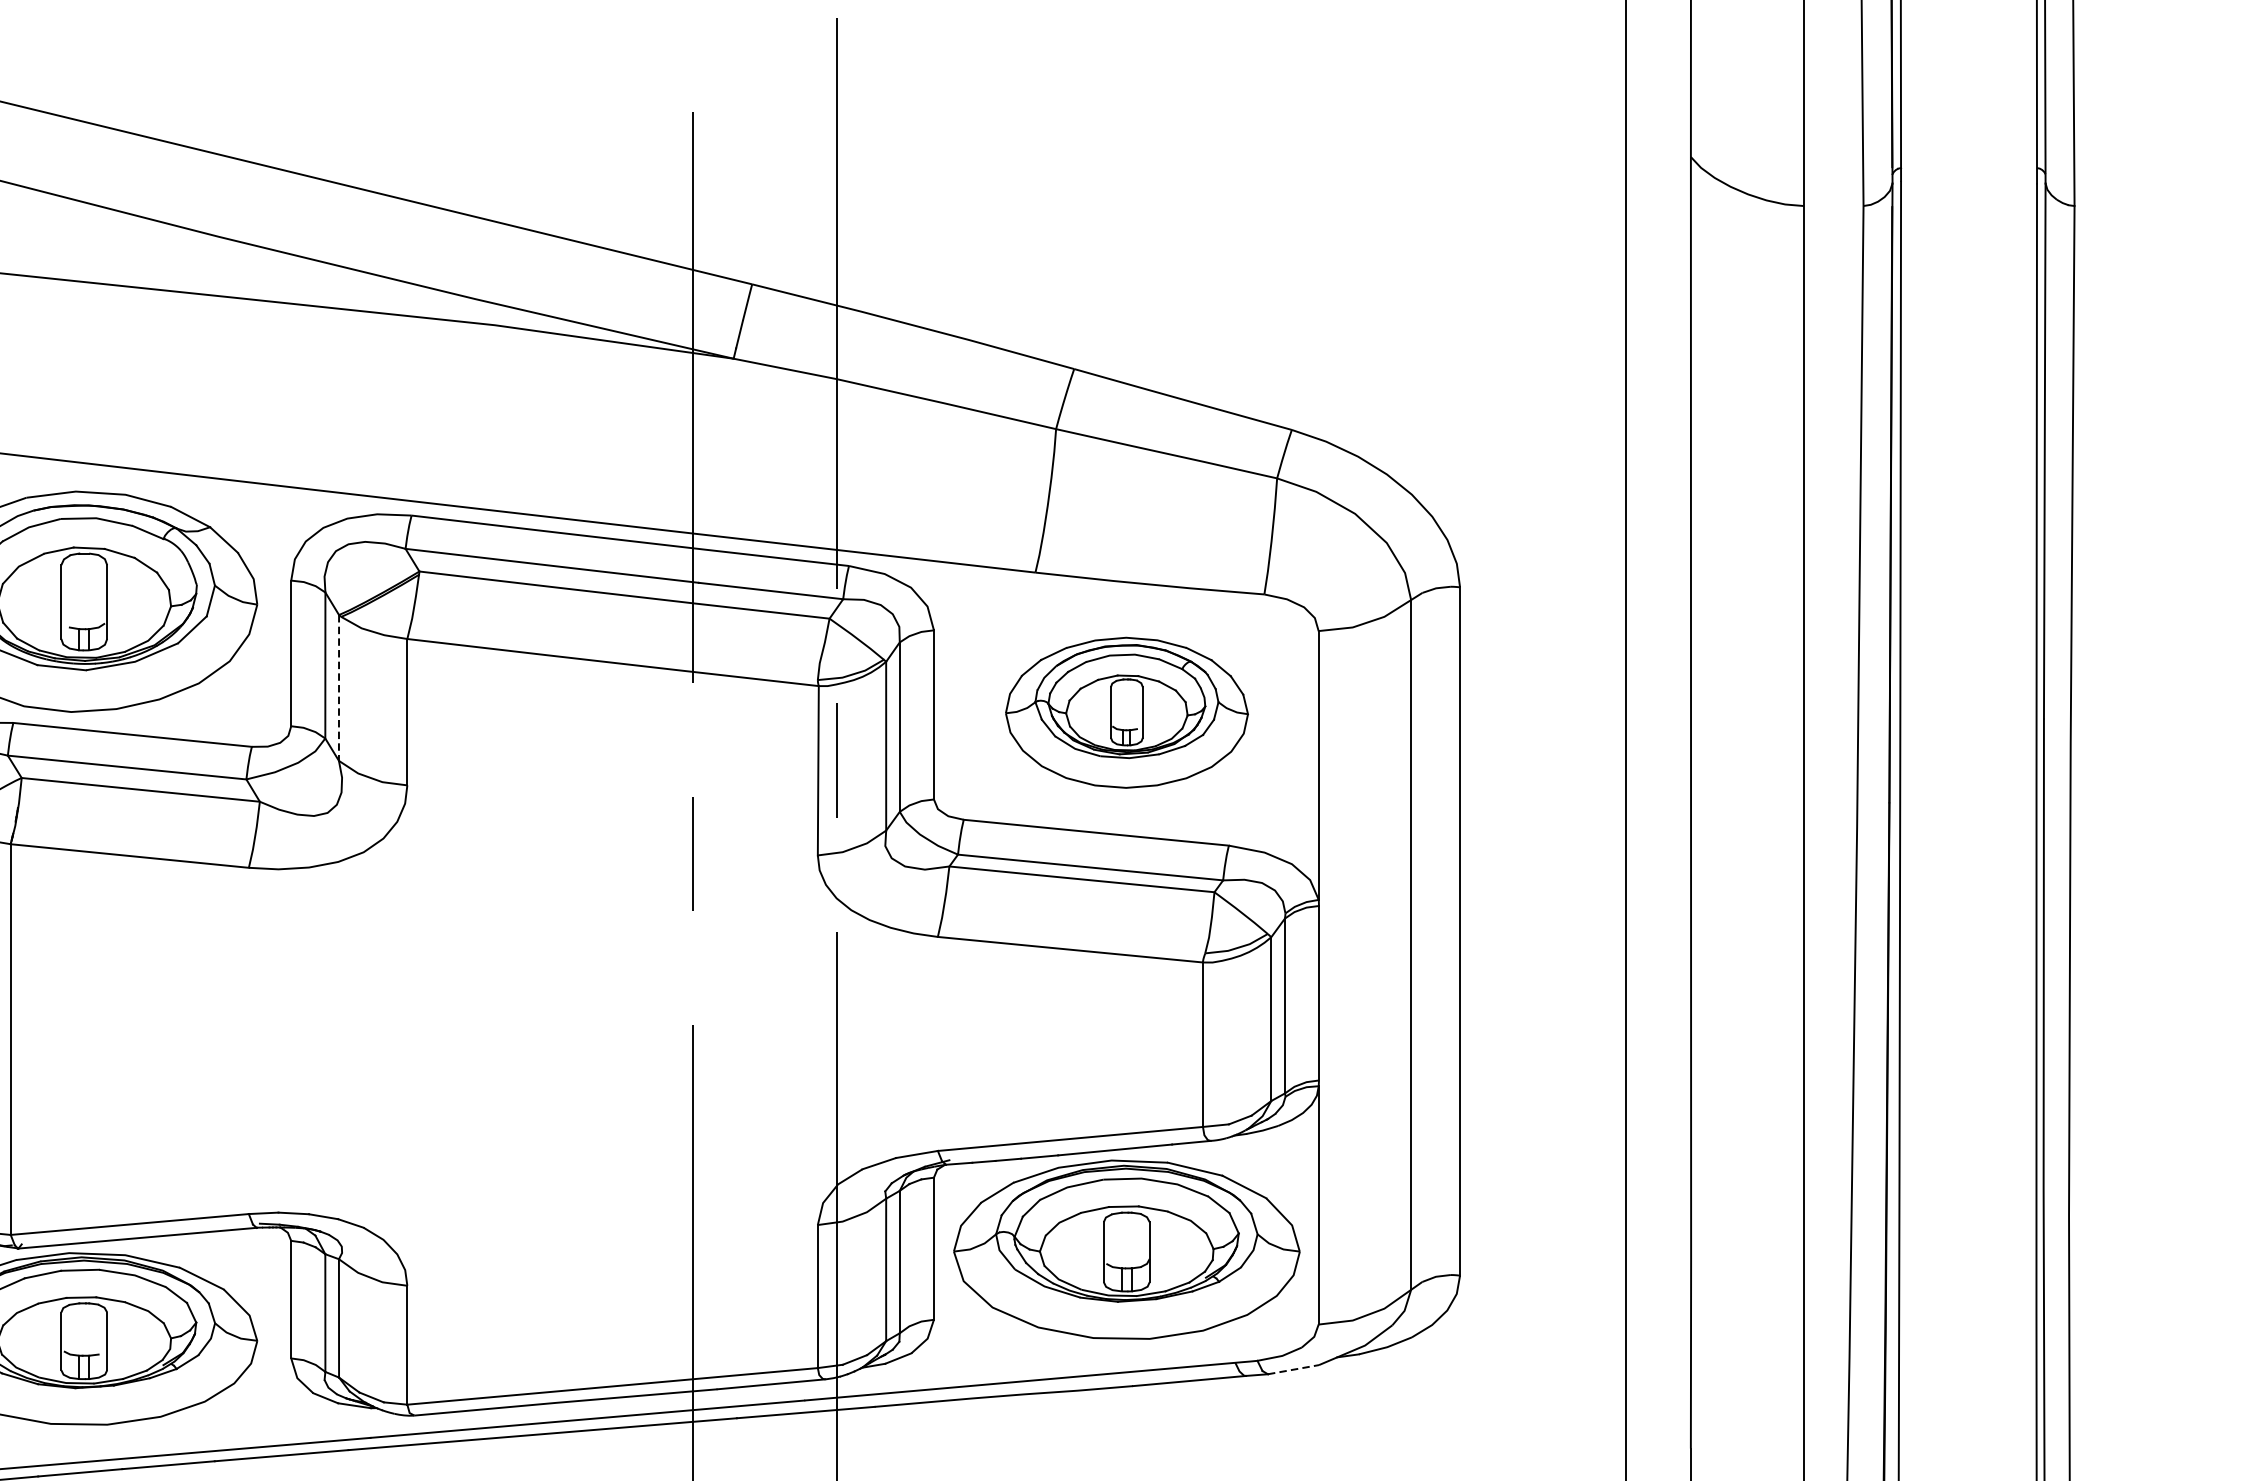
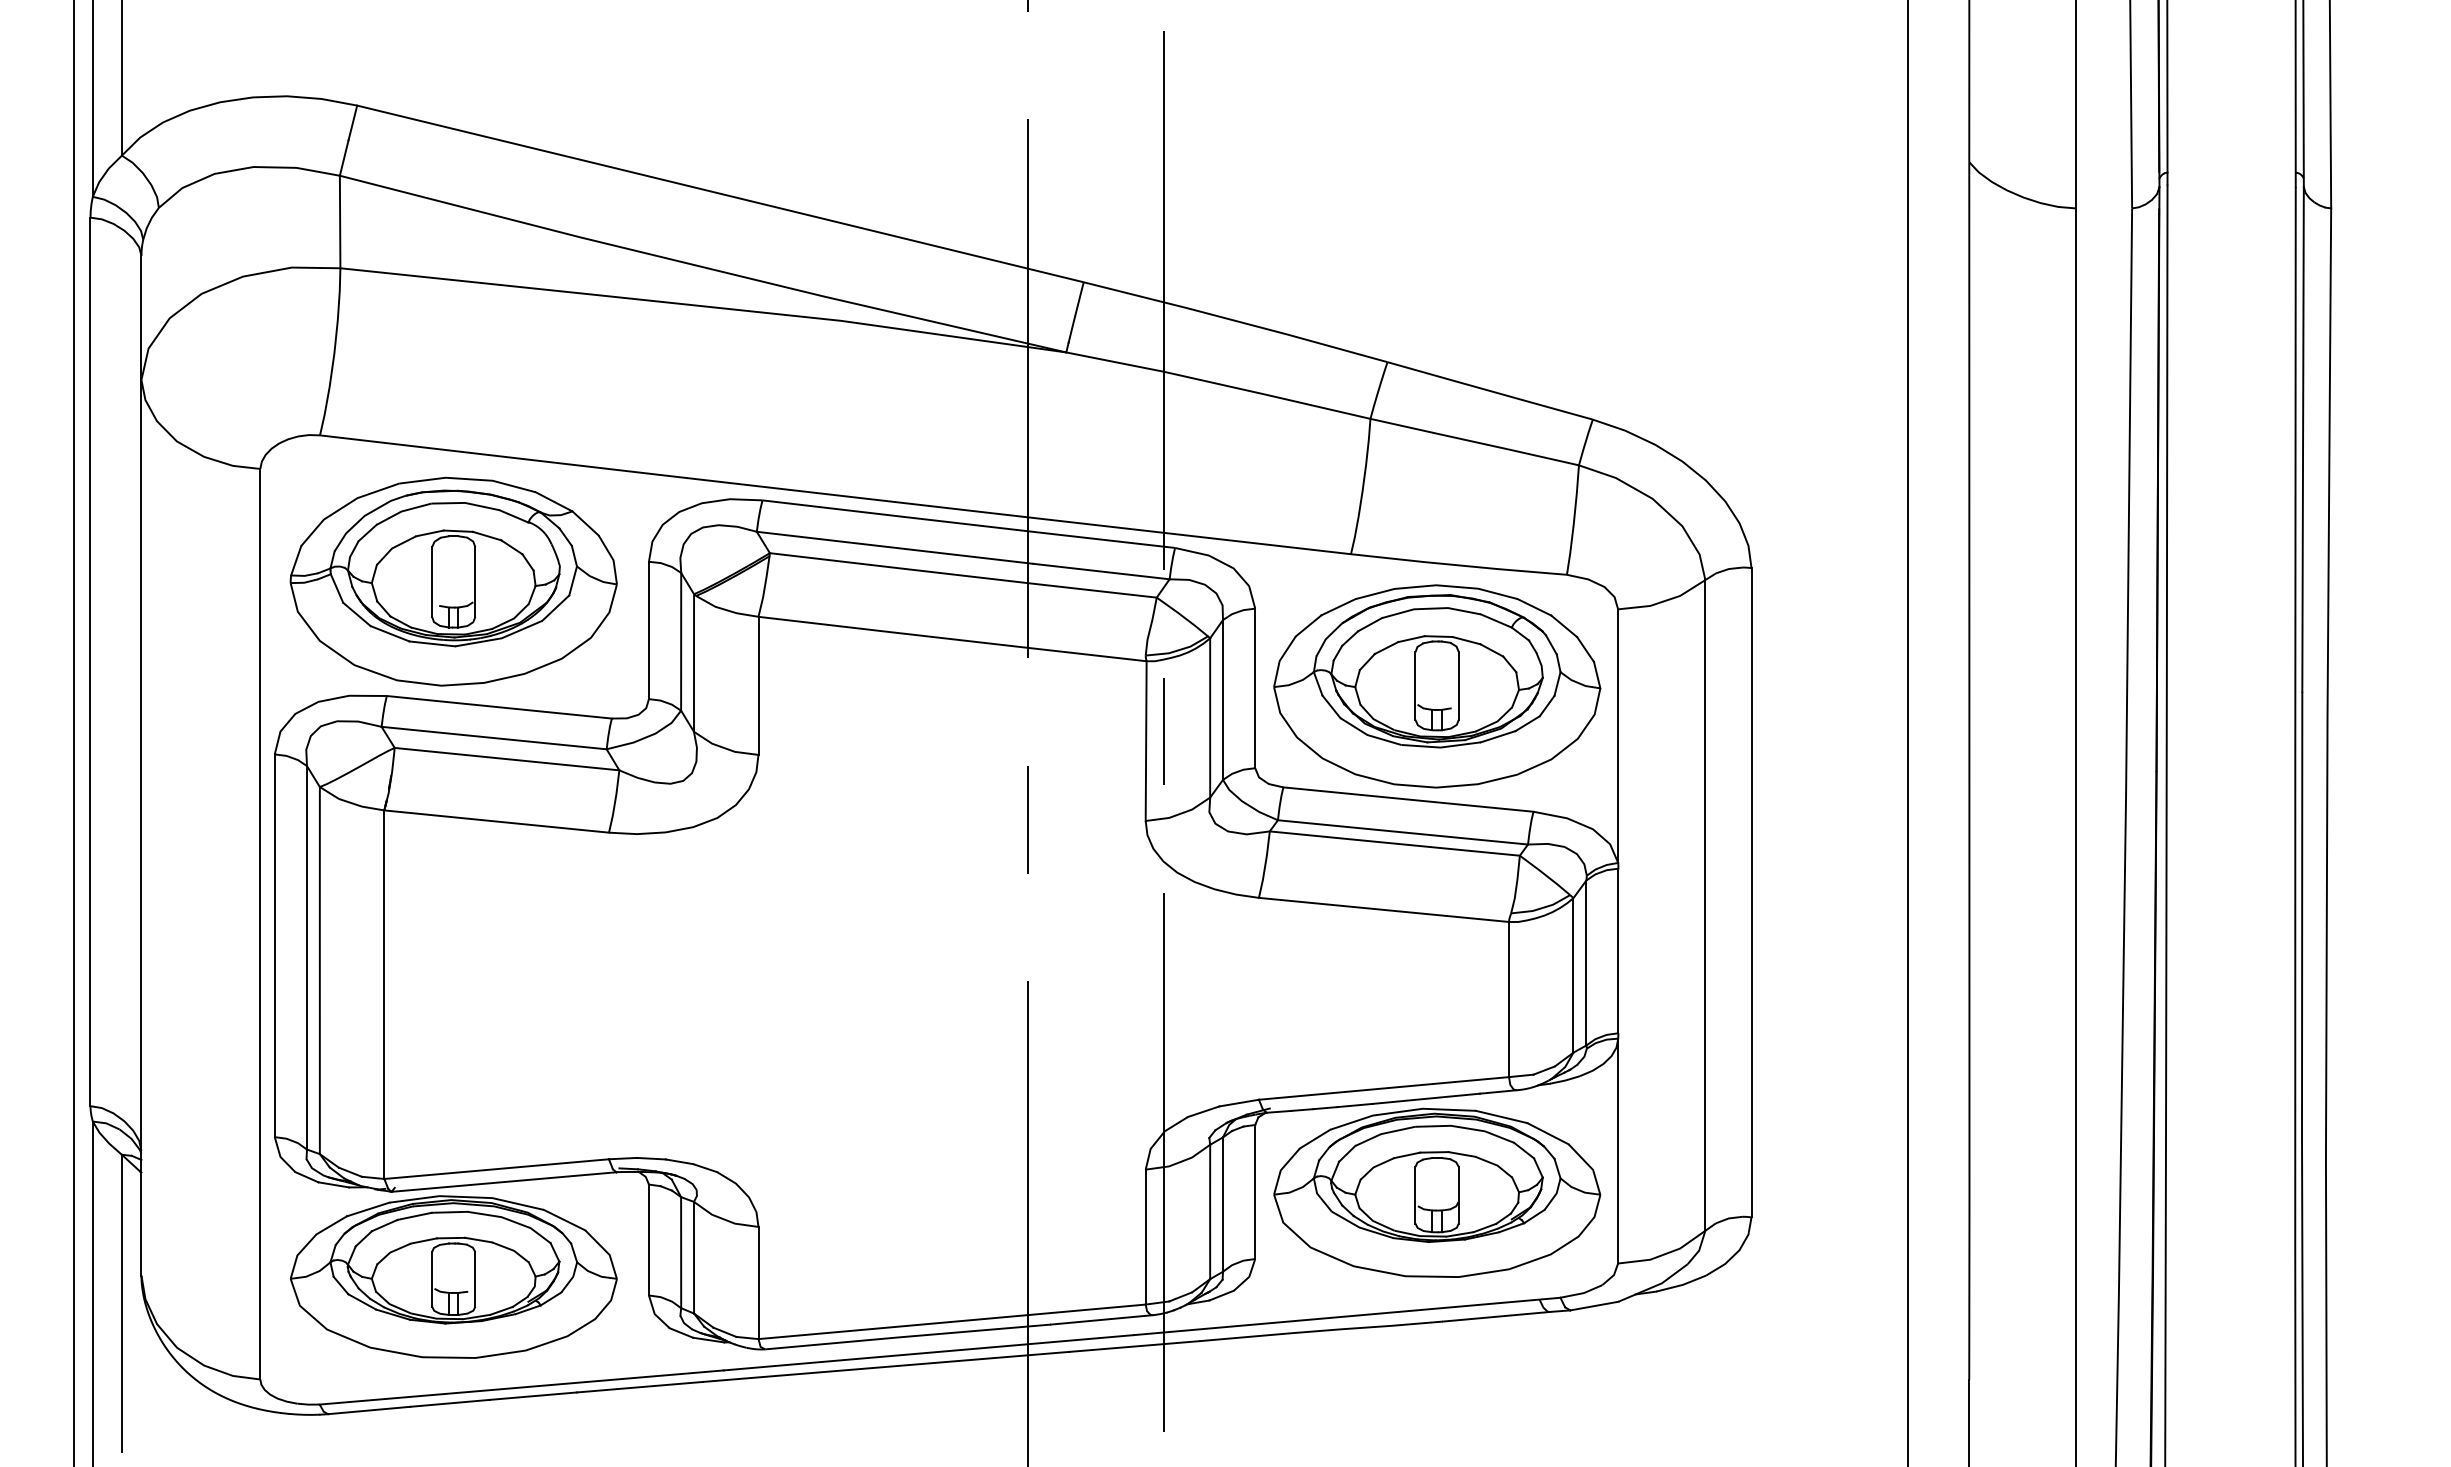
line: (339, 688) -> (694, 663), dashed -> solid
part: (1127, 712) -> (1437, 686), size x1.43
line: (1293, 1370) -> (1594, 1306), dashed -> solid

